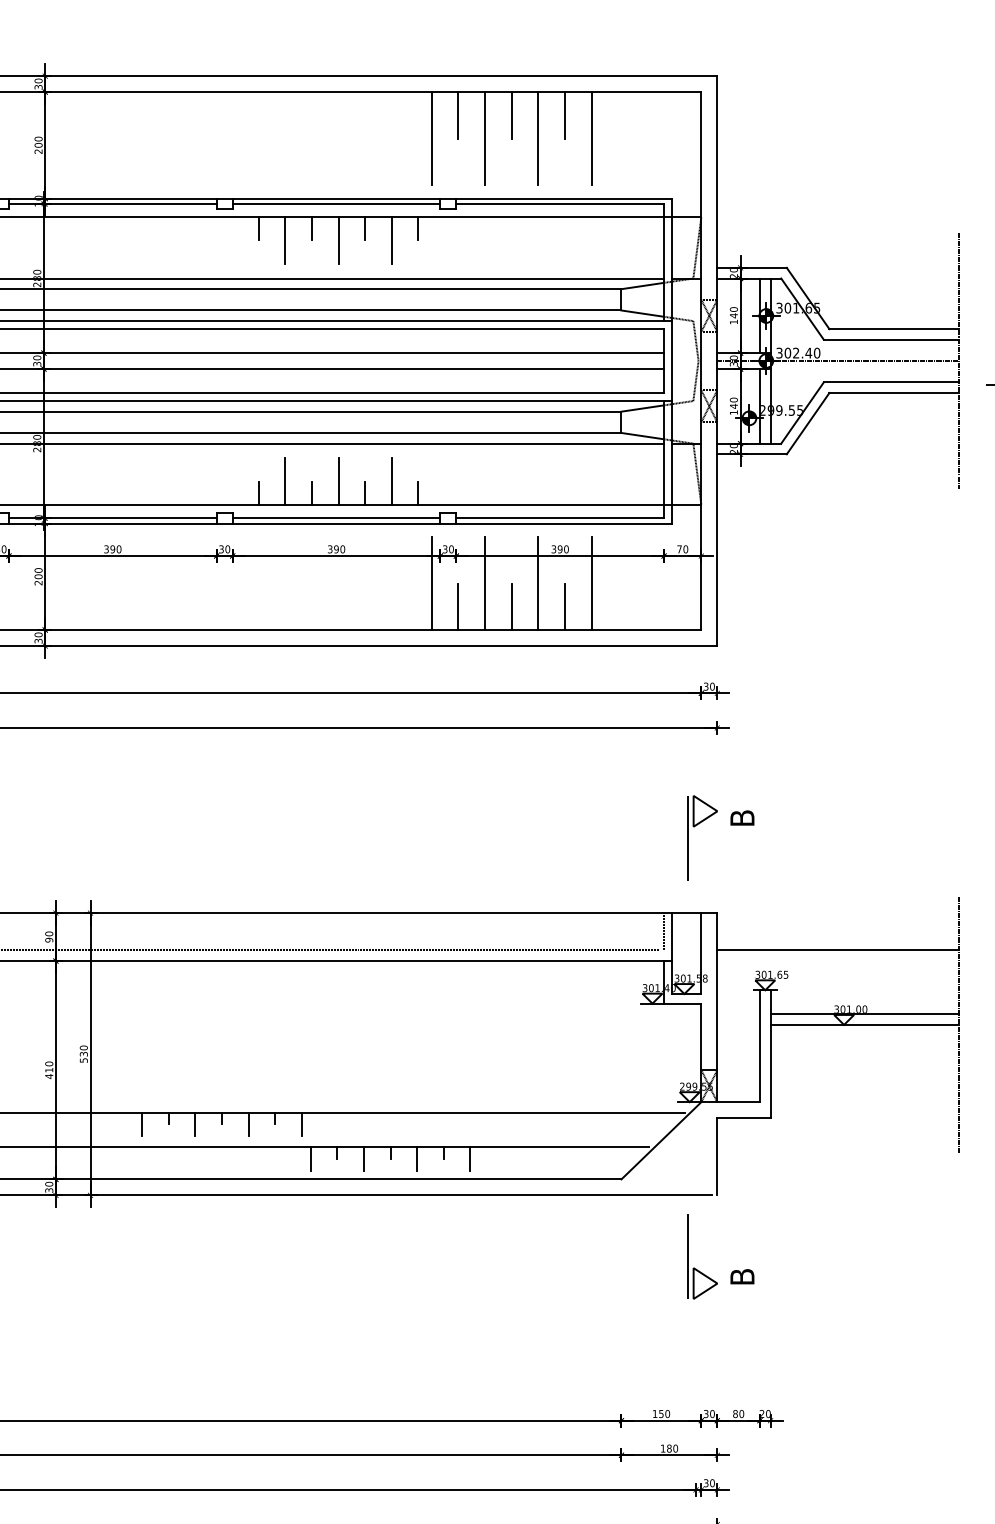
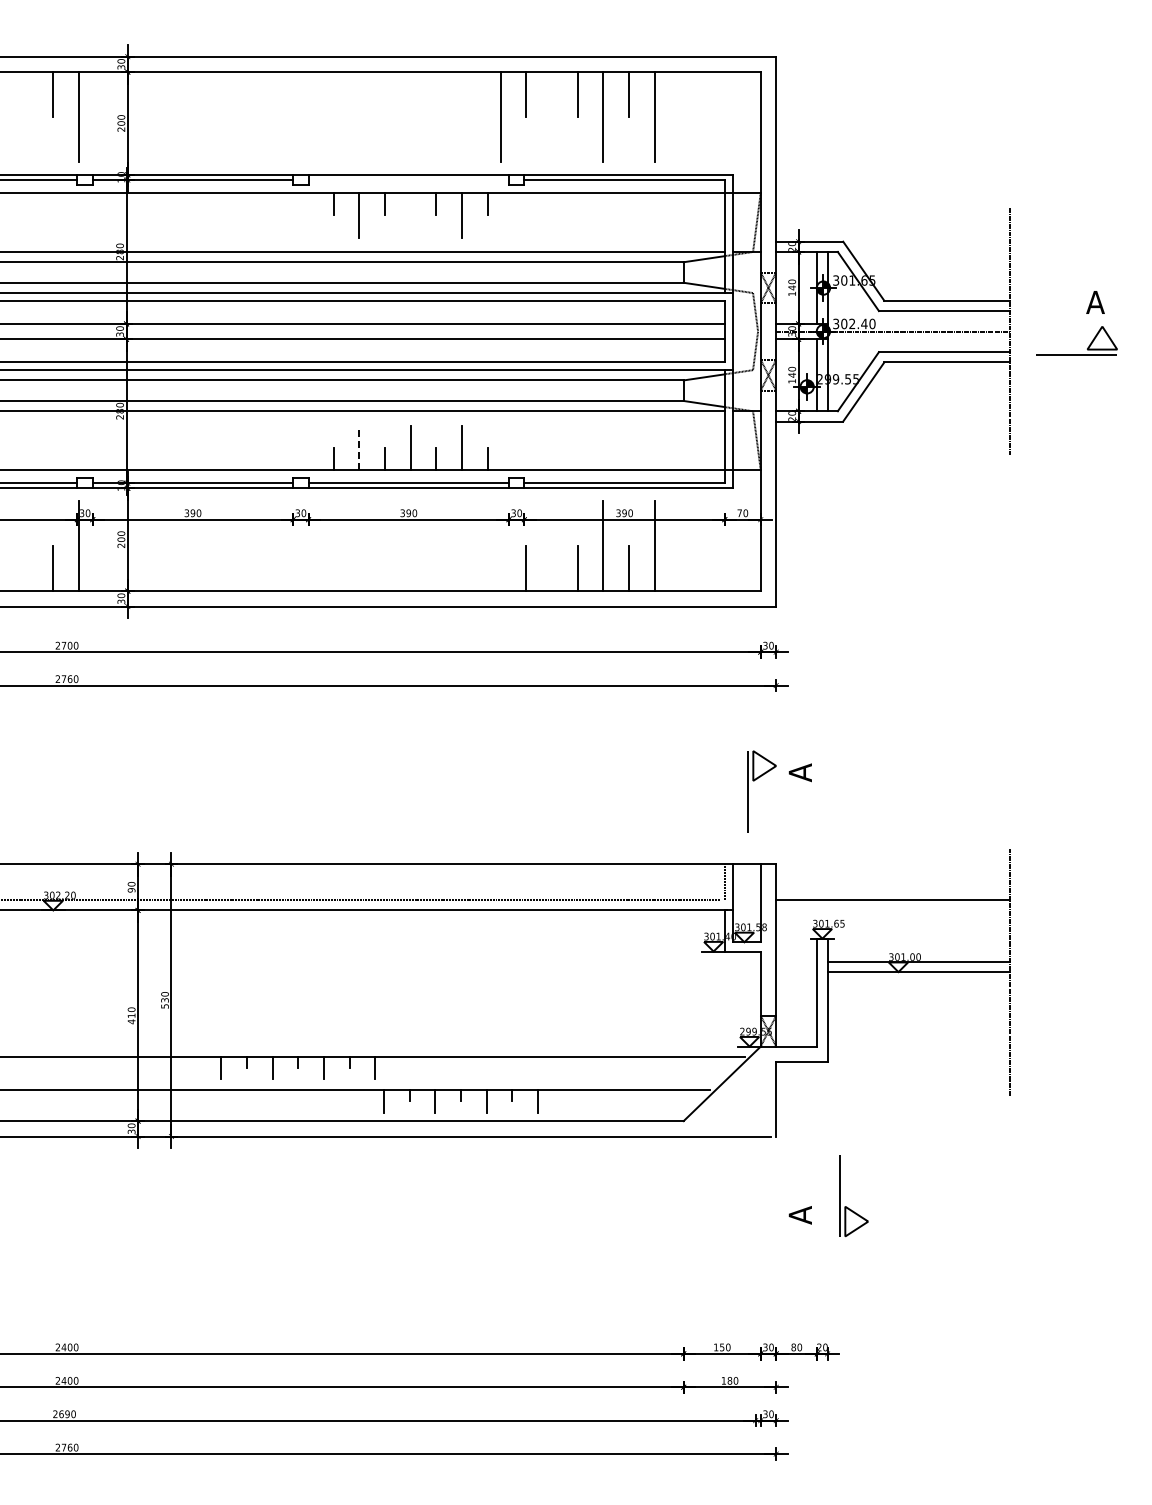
line: (485, 138) -> (552, 116), removed
line: (336, 204) -> (408, 180), removed
line: (338, 239) -> (410, 214), removed
line: (285, 481) -> (359, 447), solid -> dashed
line: (431, 583) -> (500, 546), removed
line: (485, 583) -> (552, 546), removed
text: (741, 818) -> (799, 772), B -> A
part: (696, 1268) -> (848, 1207), moved
text: (741, 1277) -> (799, 1215), B -> A

